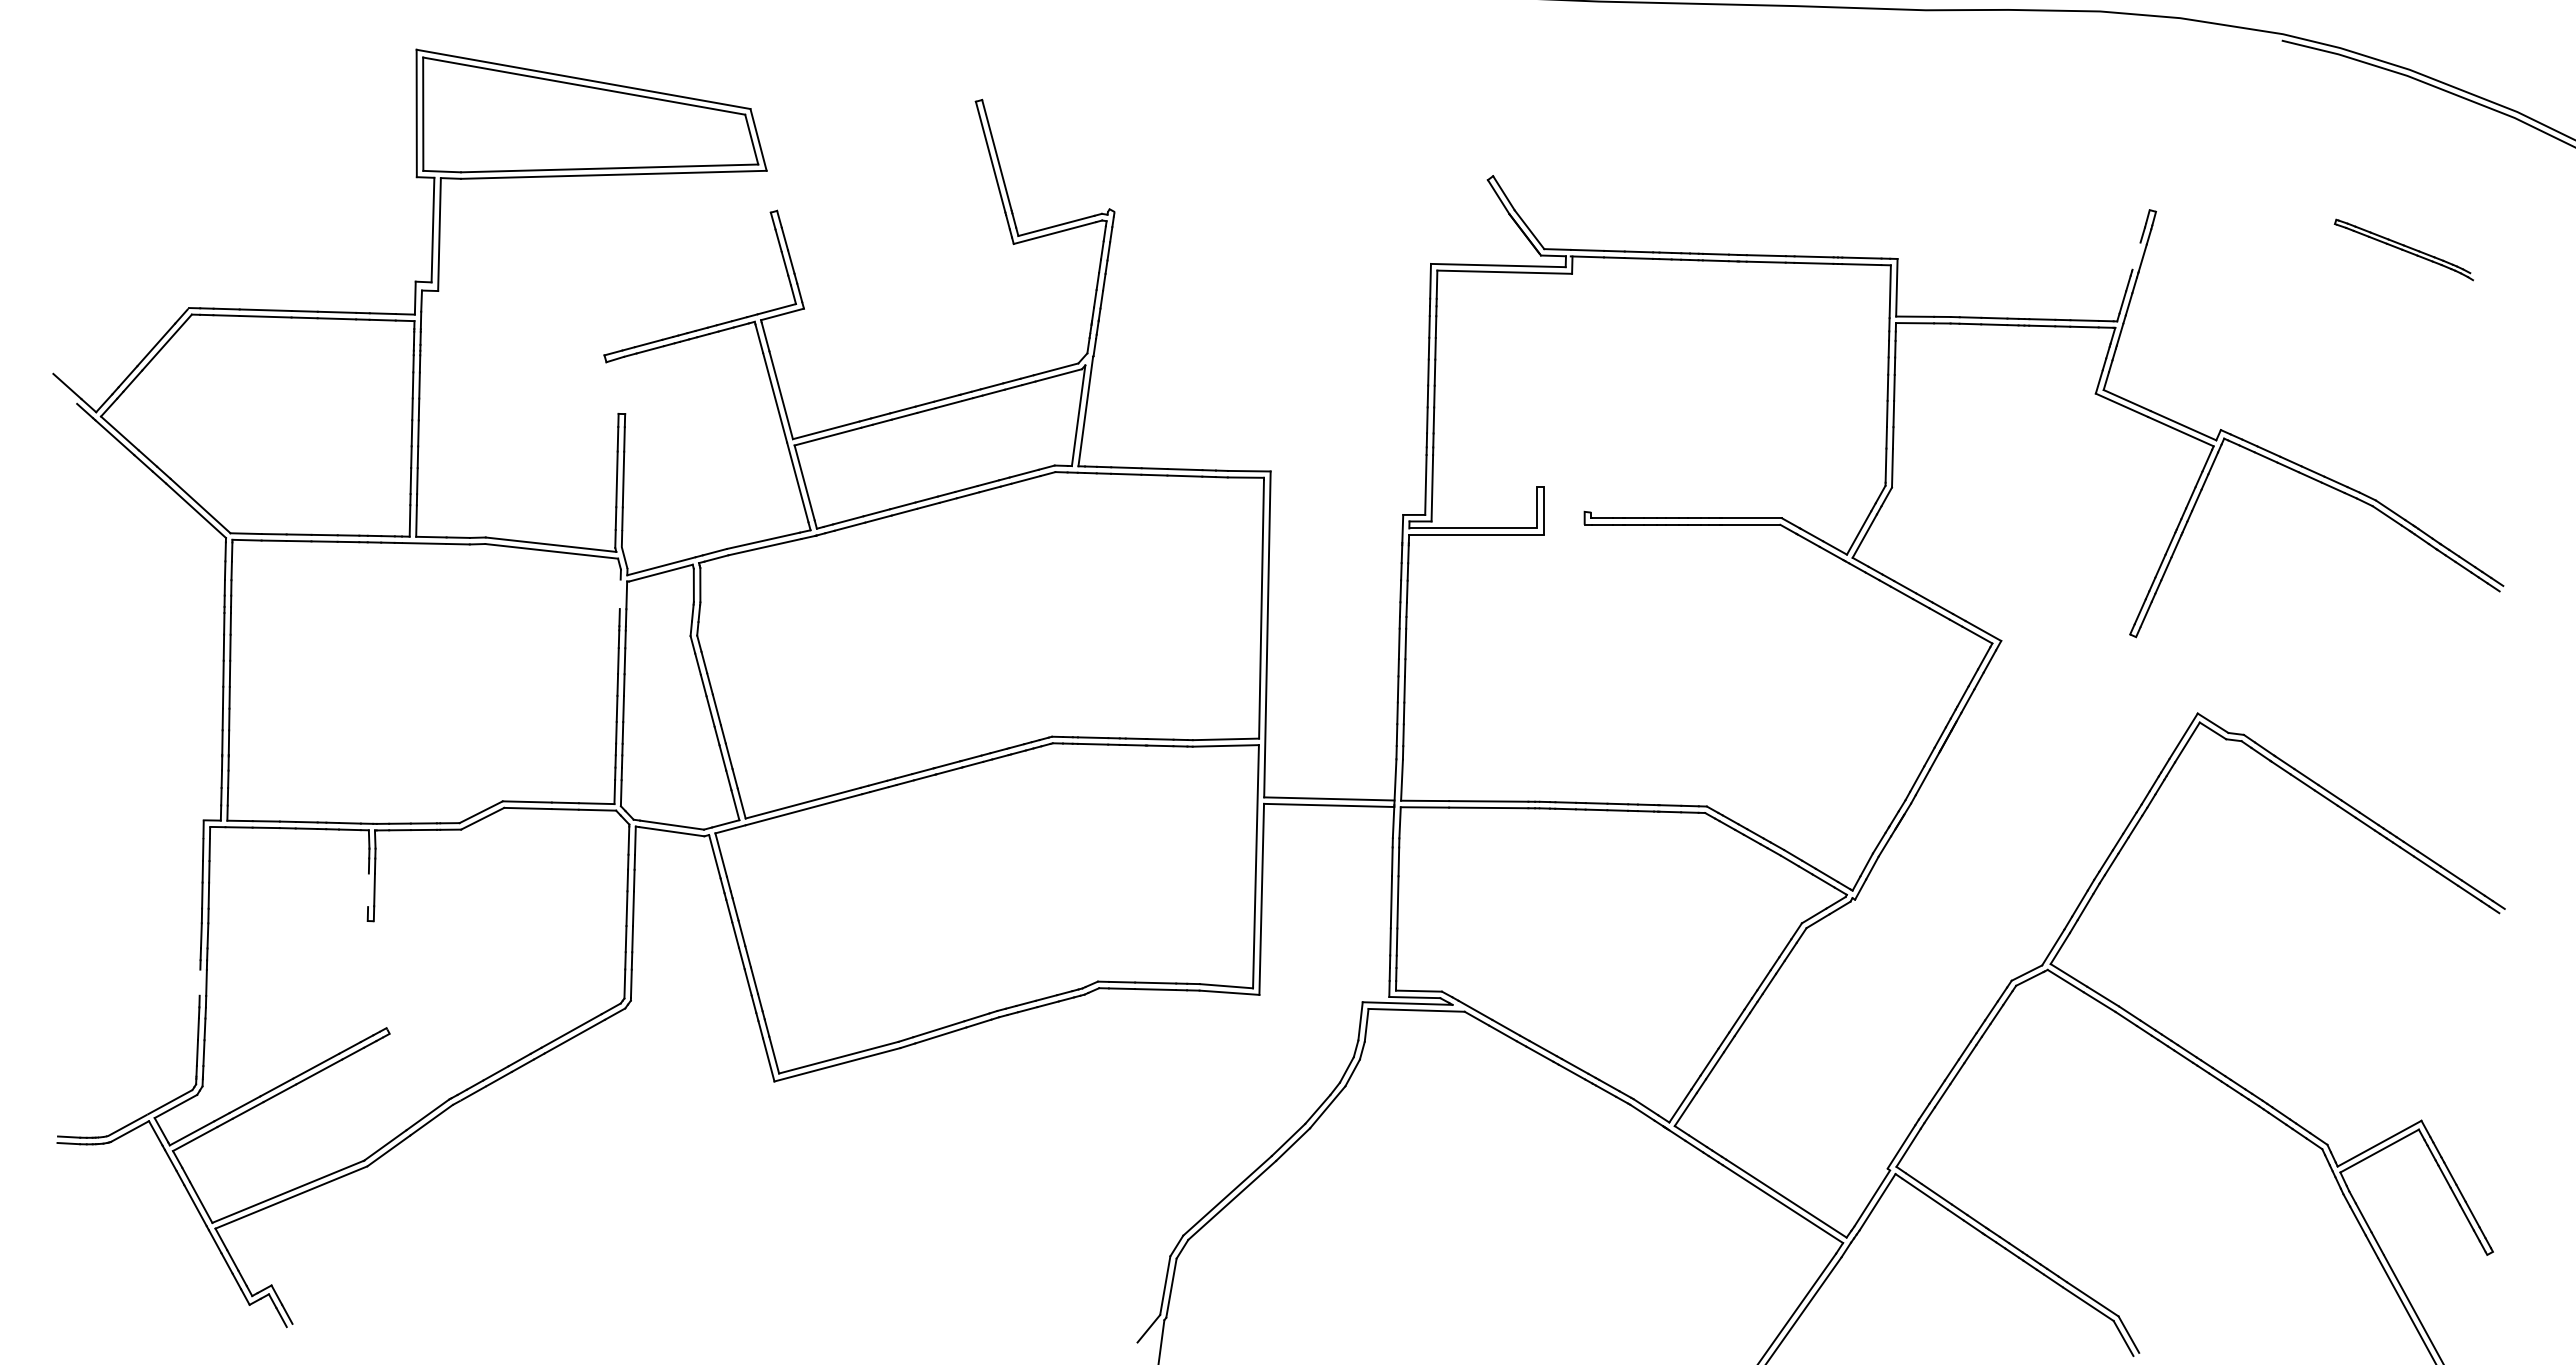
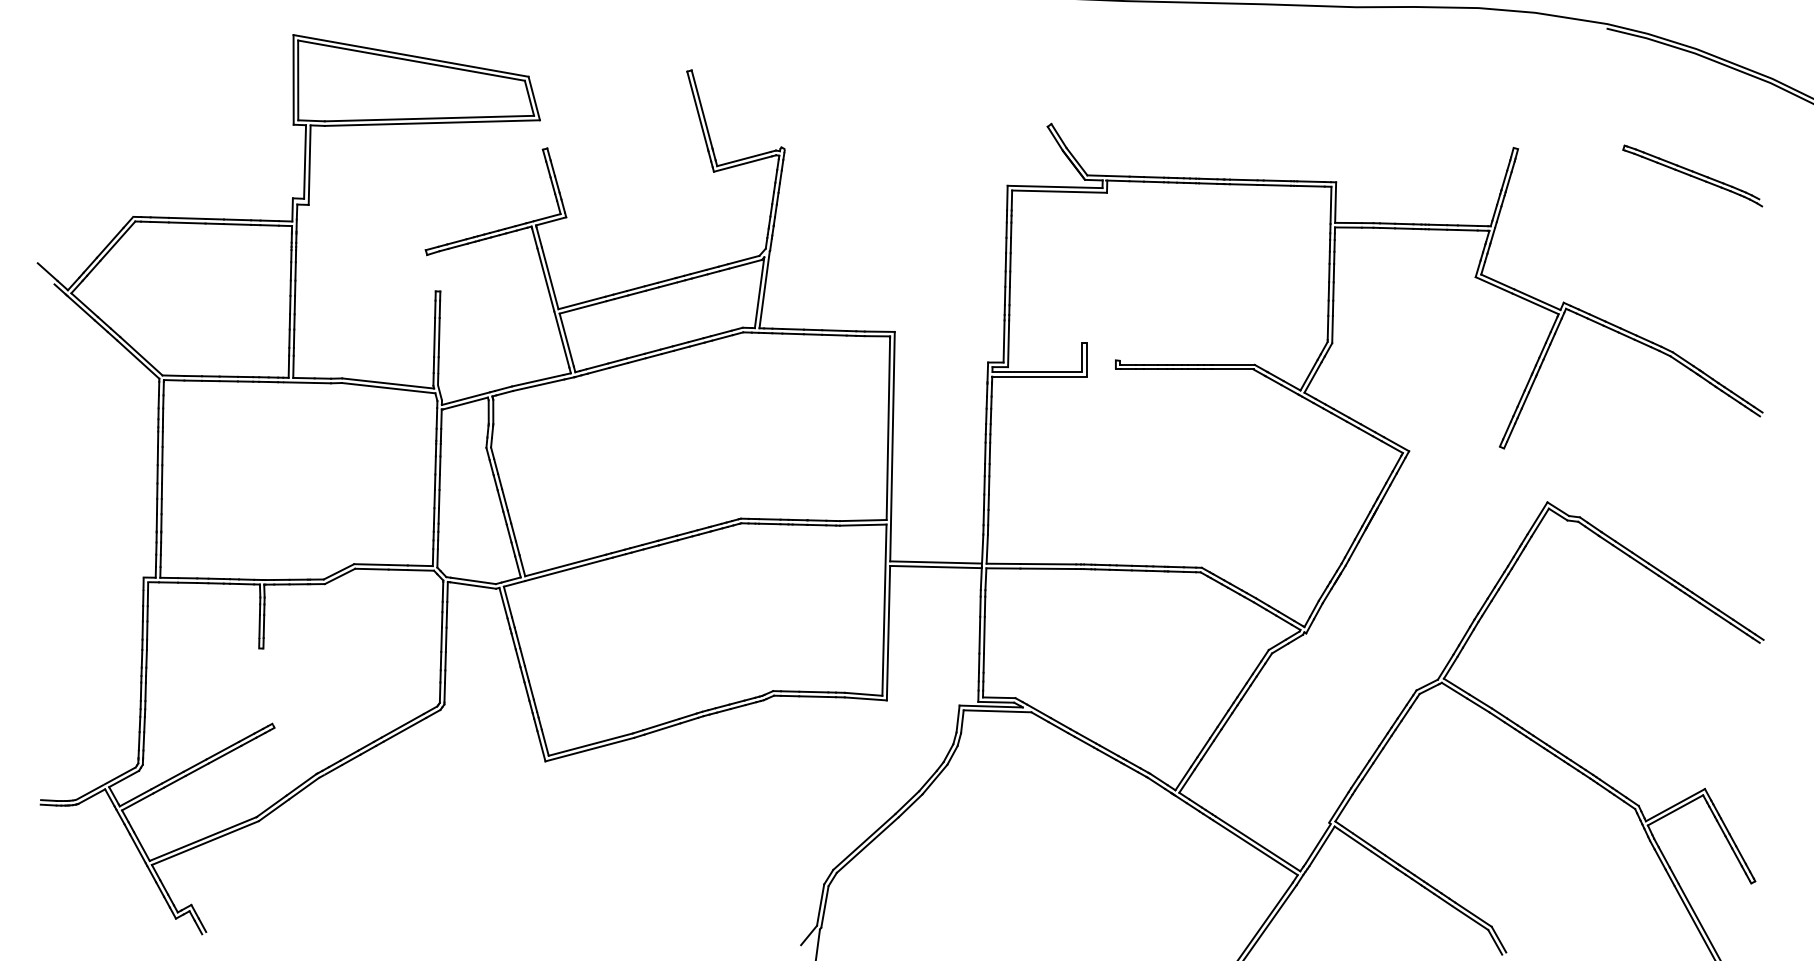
part: (2403, 249) -> (1692, 175), size x1.43
line: (2136, 255) -> (1504, 179), added
line: (619, 594) -> (436, 418), added
line: (368, 889) -> (259, 626), added
line: (199, 982) -> (140, 691), added

